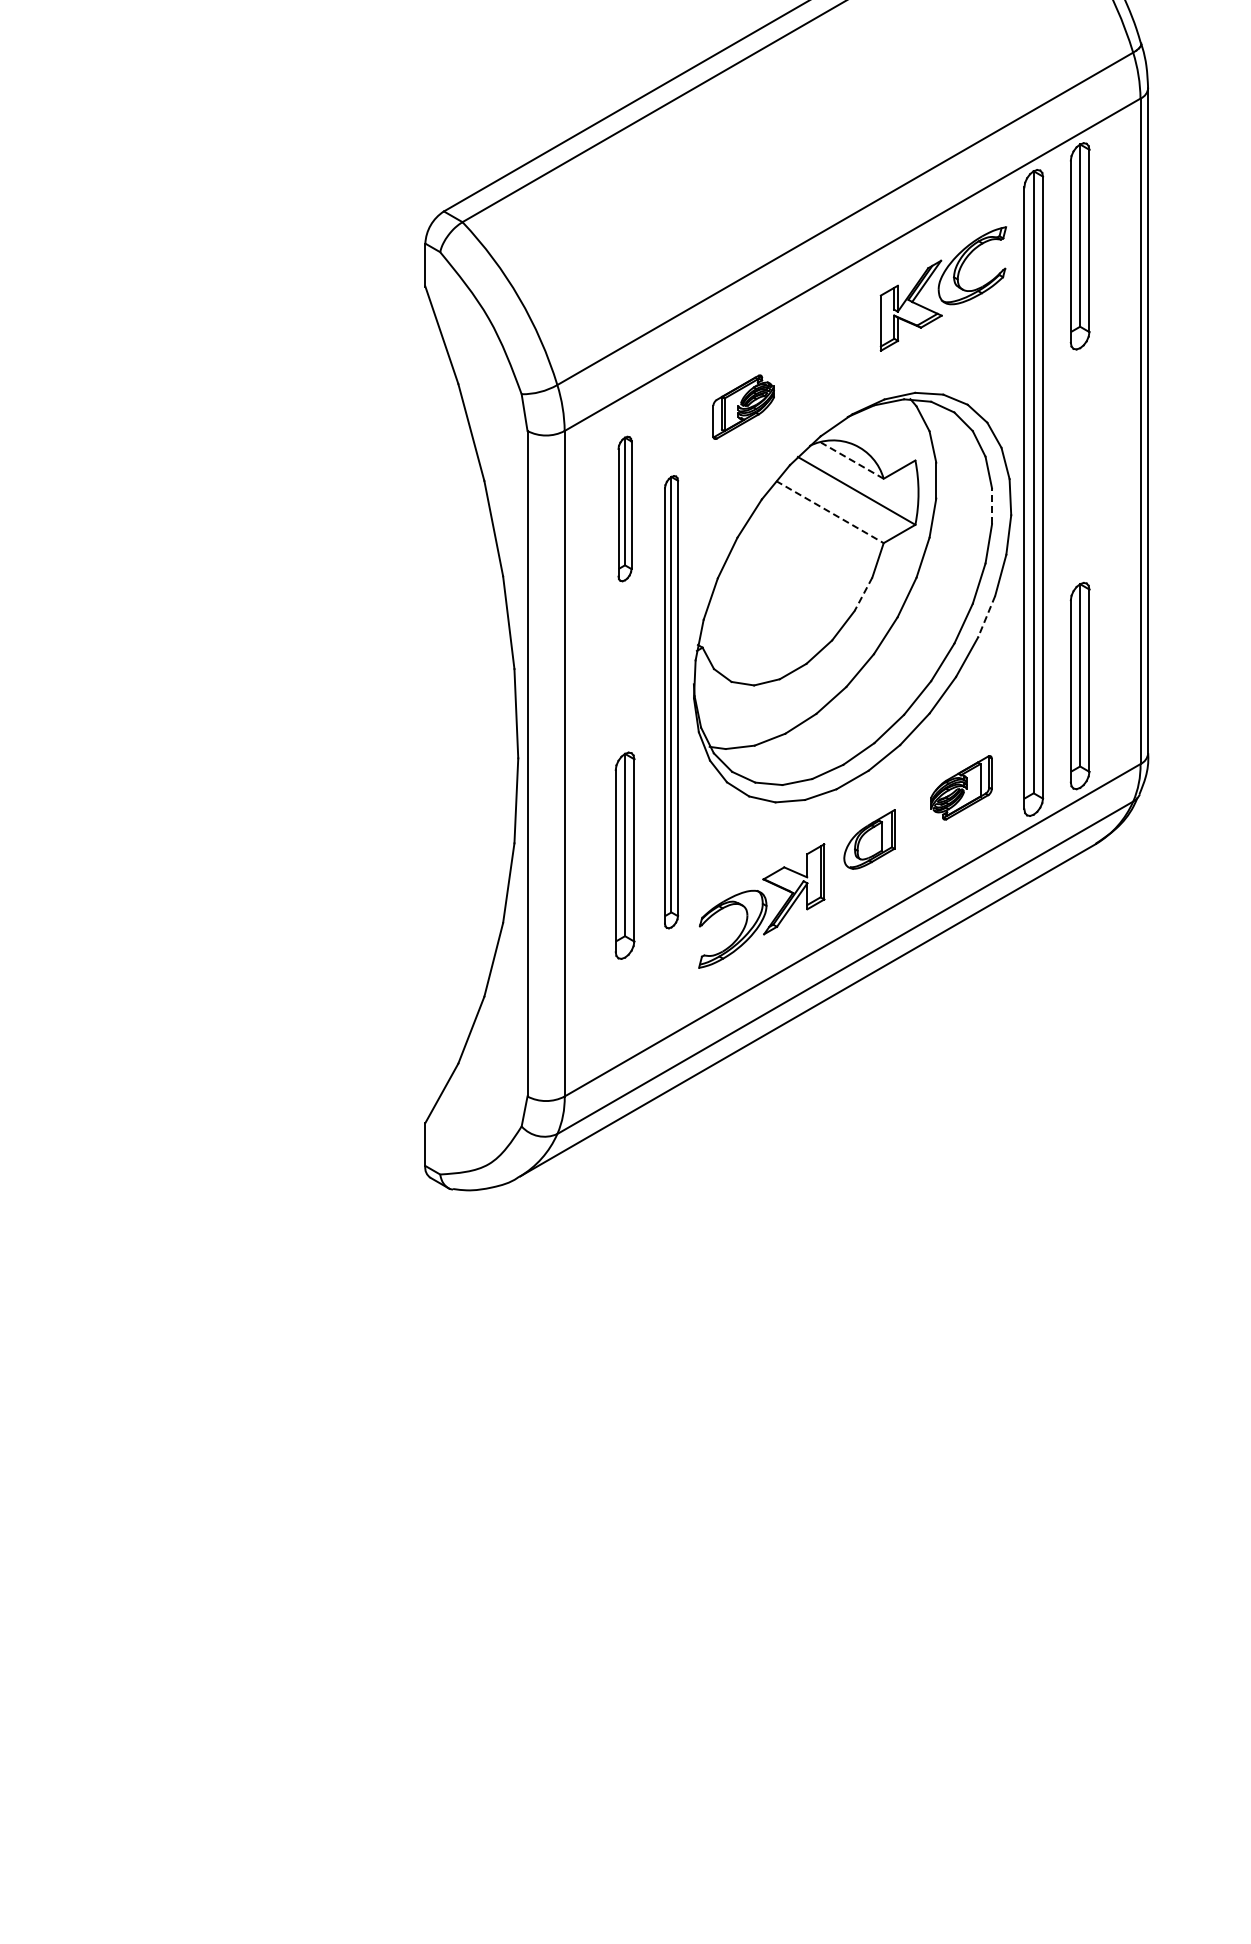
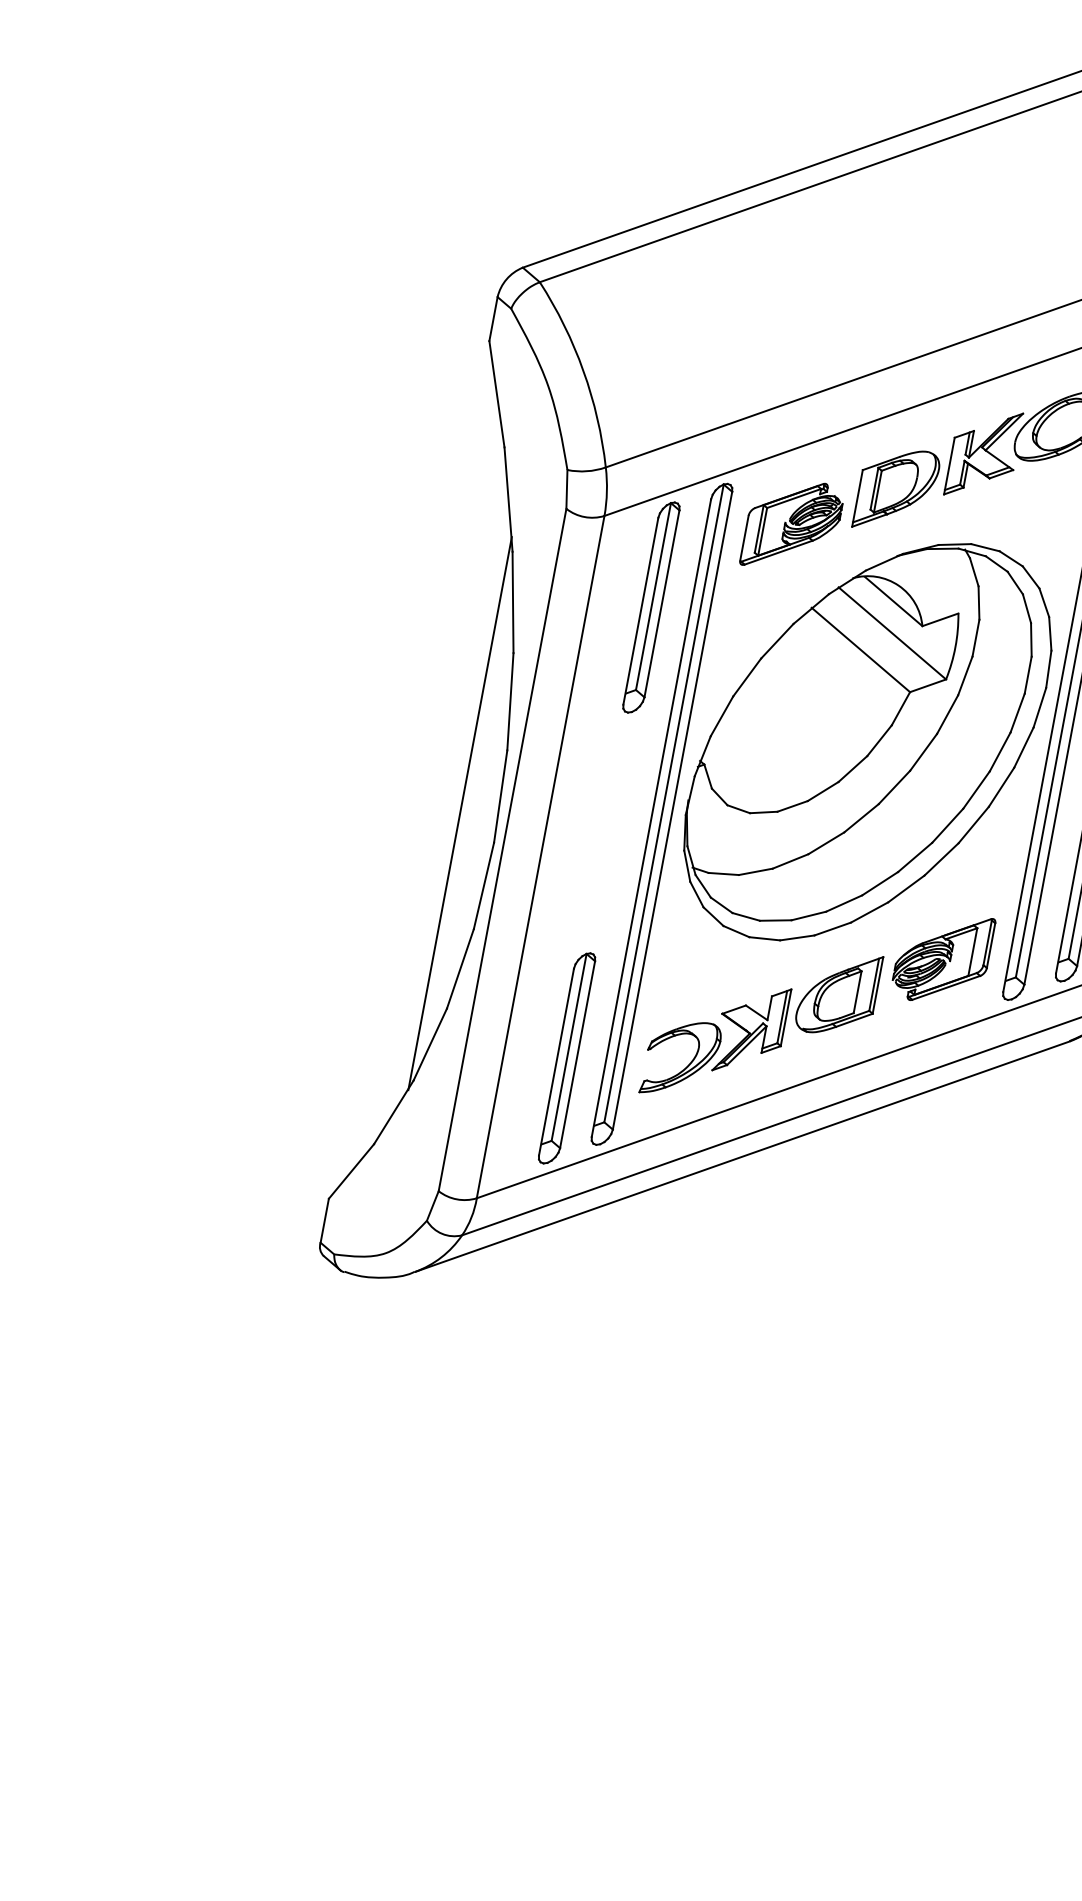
part: (835, 355) -> (896, 490), added
part: (743, 406) -> (792, 525), size x1.43
line: (851, 460) -> (892, 601), dashed -> solid
line: (992, 505) -> (1028, 674), dashed -> solid
part: (624, 508) -> (650, 606), size x1.43
line: (830, 512) -> (861, 650), dashed -> solid
line: (863, 594) -> (879, 740), dashed -> solid
line: (986, 617) -> (1001, 788), dashed -> solid
part: (671, 702) -> (661, 814), size x1.43
line: (481, 736) -> (460, 813), added
part: (961, 787) -> (942, 957), size x1.43
part: (869, 839) -> (838, 993), size x1.43
part: (624, 855) -> (566, 1058), moved

